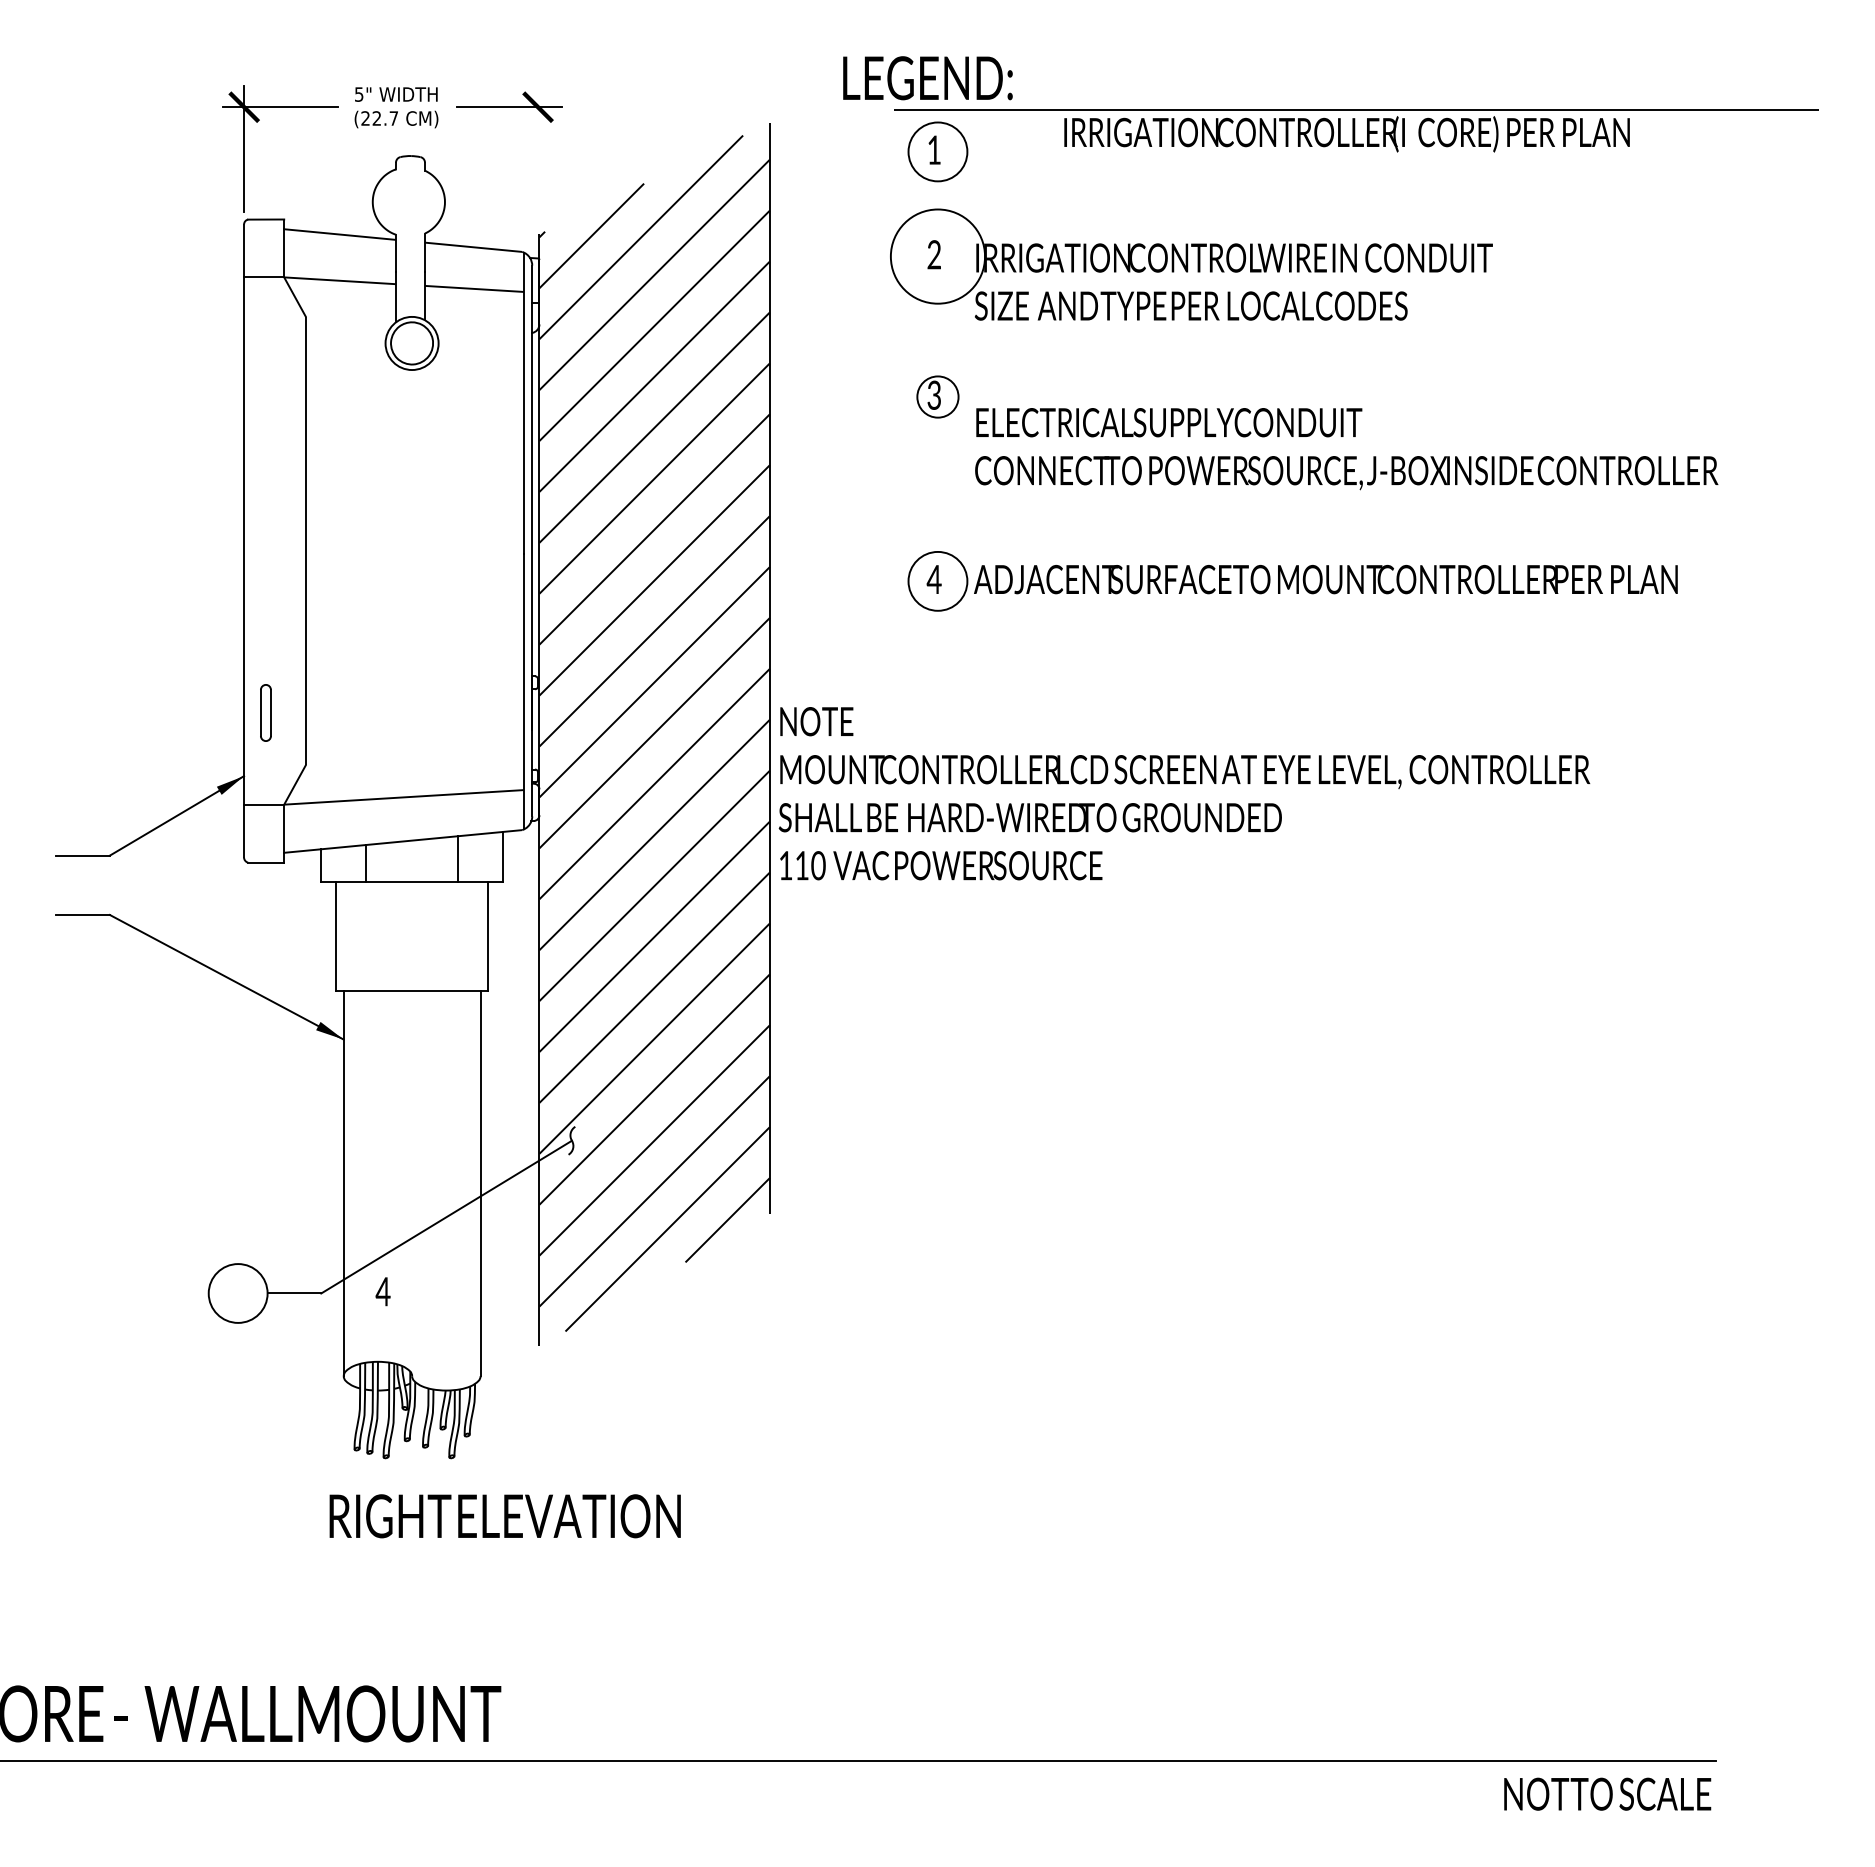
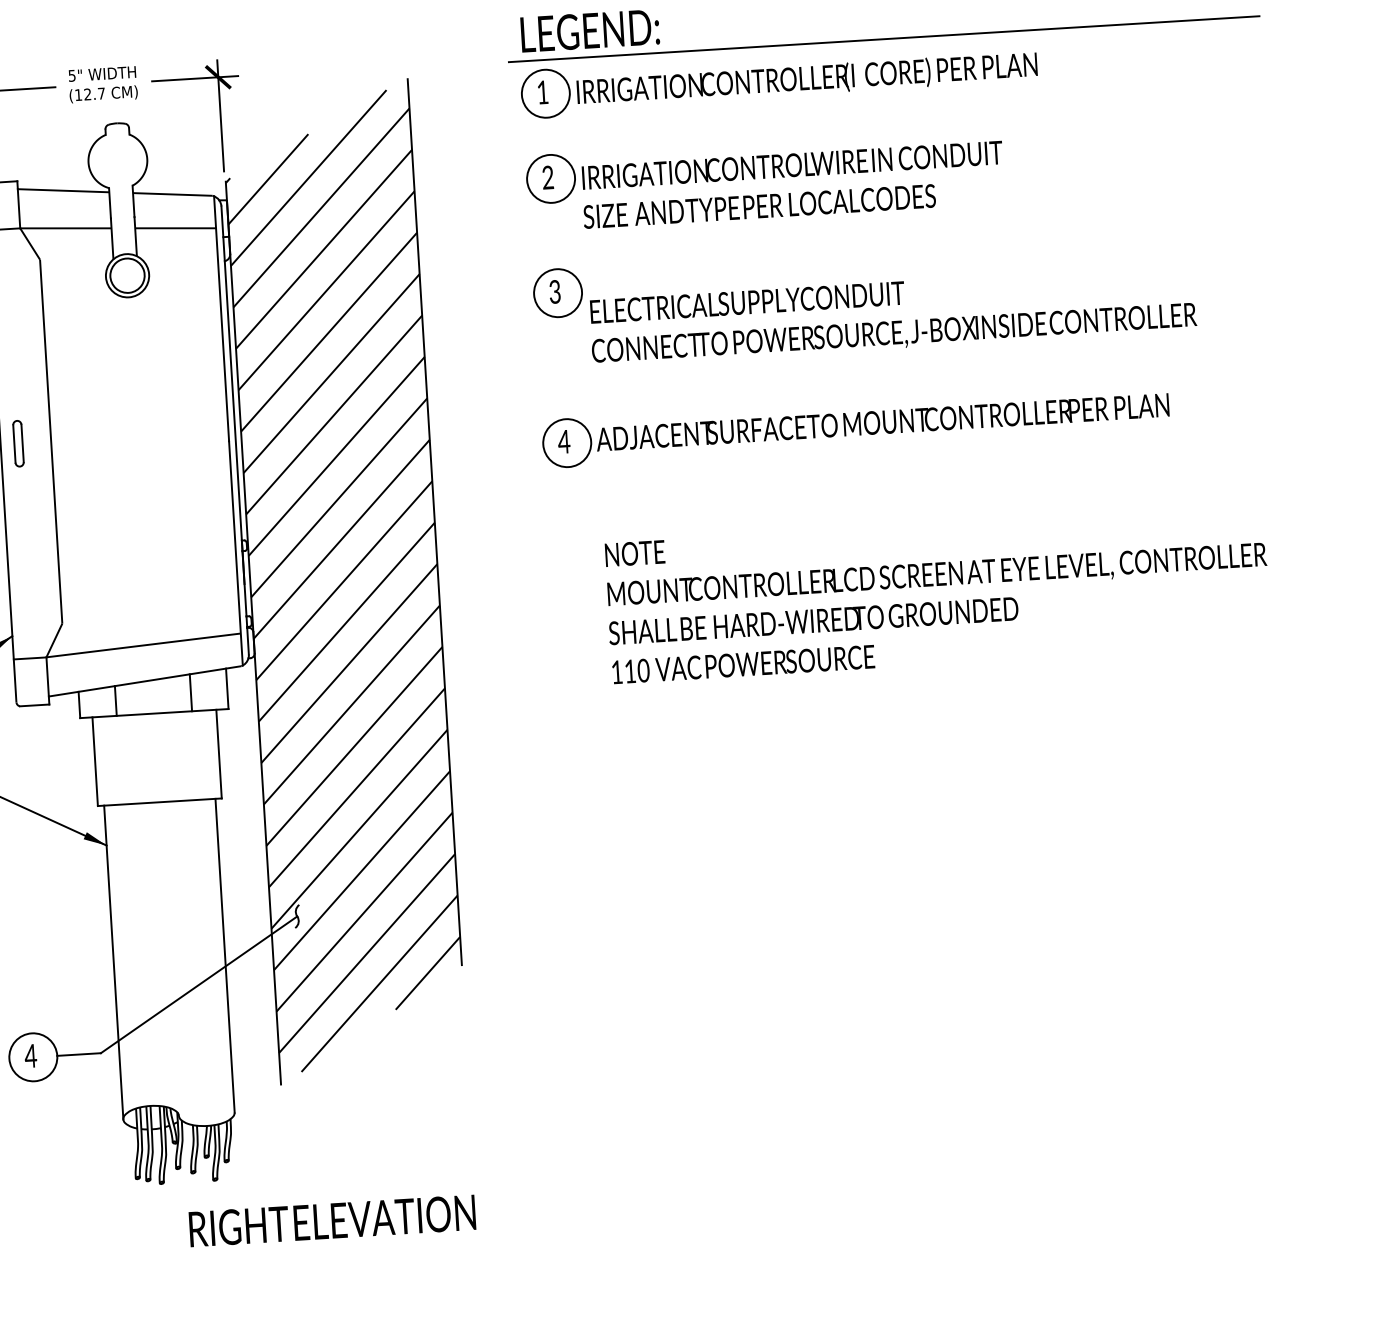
text: (927, 78) -> (589, 31), moved
text: (365, 118) -> (78, 95), (22.7 -> (12.7
text: (1346, 134) -> (806, 79), moved
line: (538, 154) -> (221, 115), added
circle: (937, 256) -> (550, 178), size x0.62
circle: (937, 396) -> (557, 292), size x1.43
part: (265, 712) -> (18, 443), moved
text: (1184, 793) -> (937, 593), moved
text: (382, 1291) -> (30, 1055), moved
text: (504, 1516) -> (331, 1221), moved

